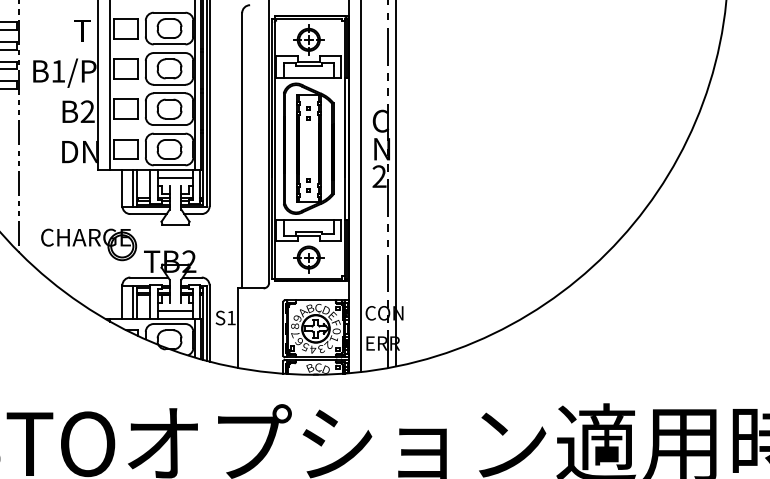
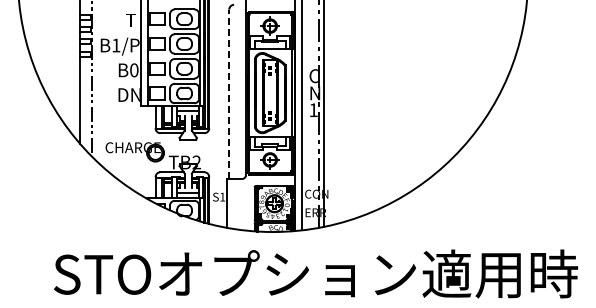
text: (88, 112) -> (134, 70), B2 -> B0
line: (242, 151) -> (229, 94), solid -> dashed
text: (379, 175) -> (313, 109), 2 -> 1

